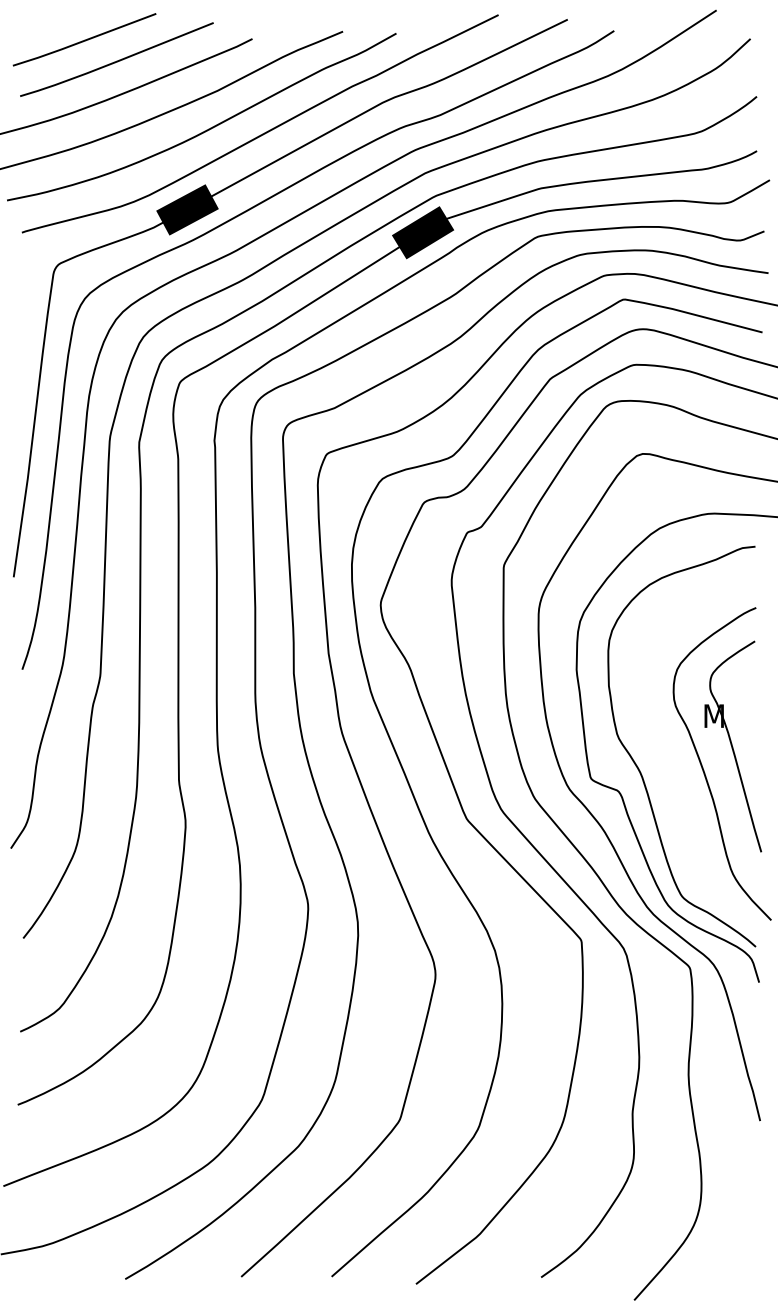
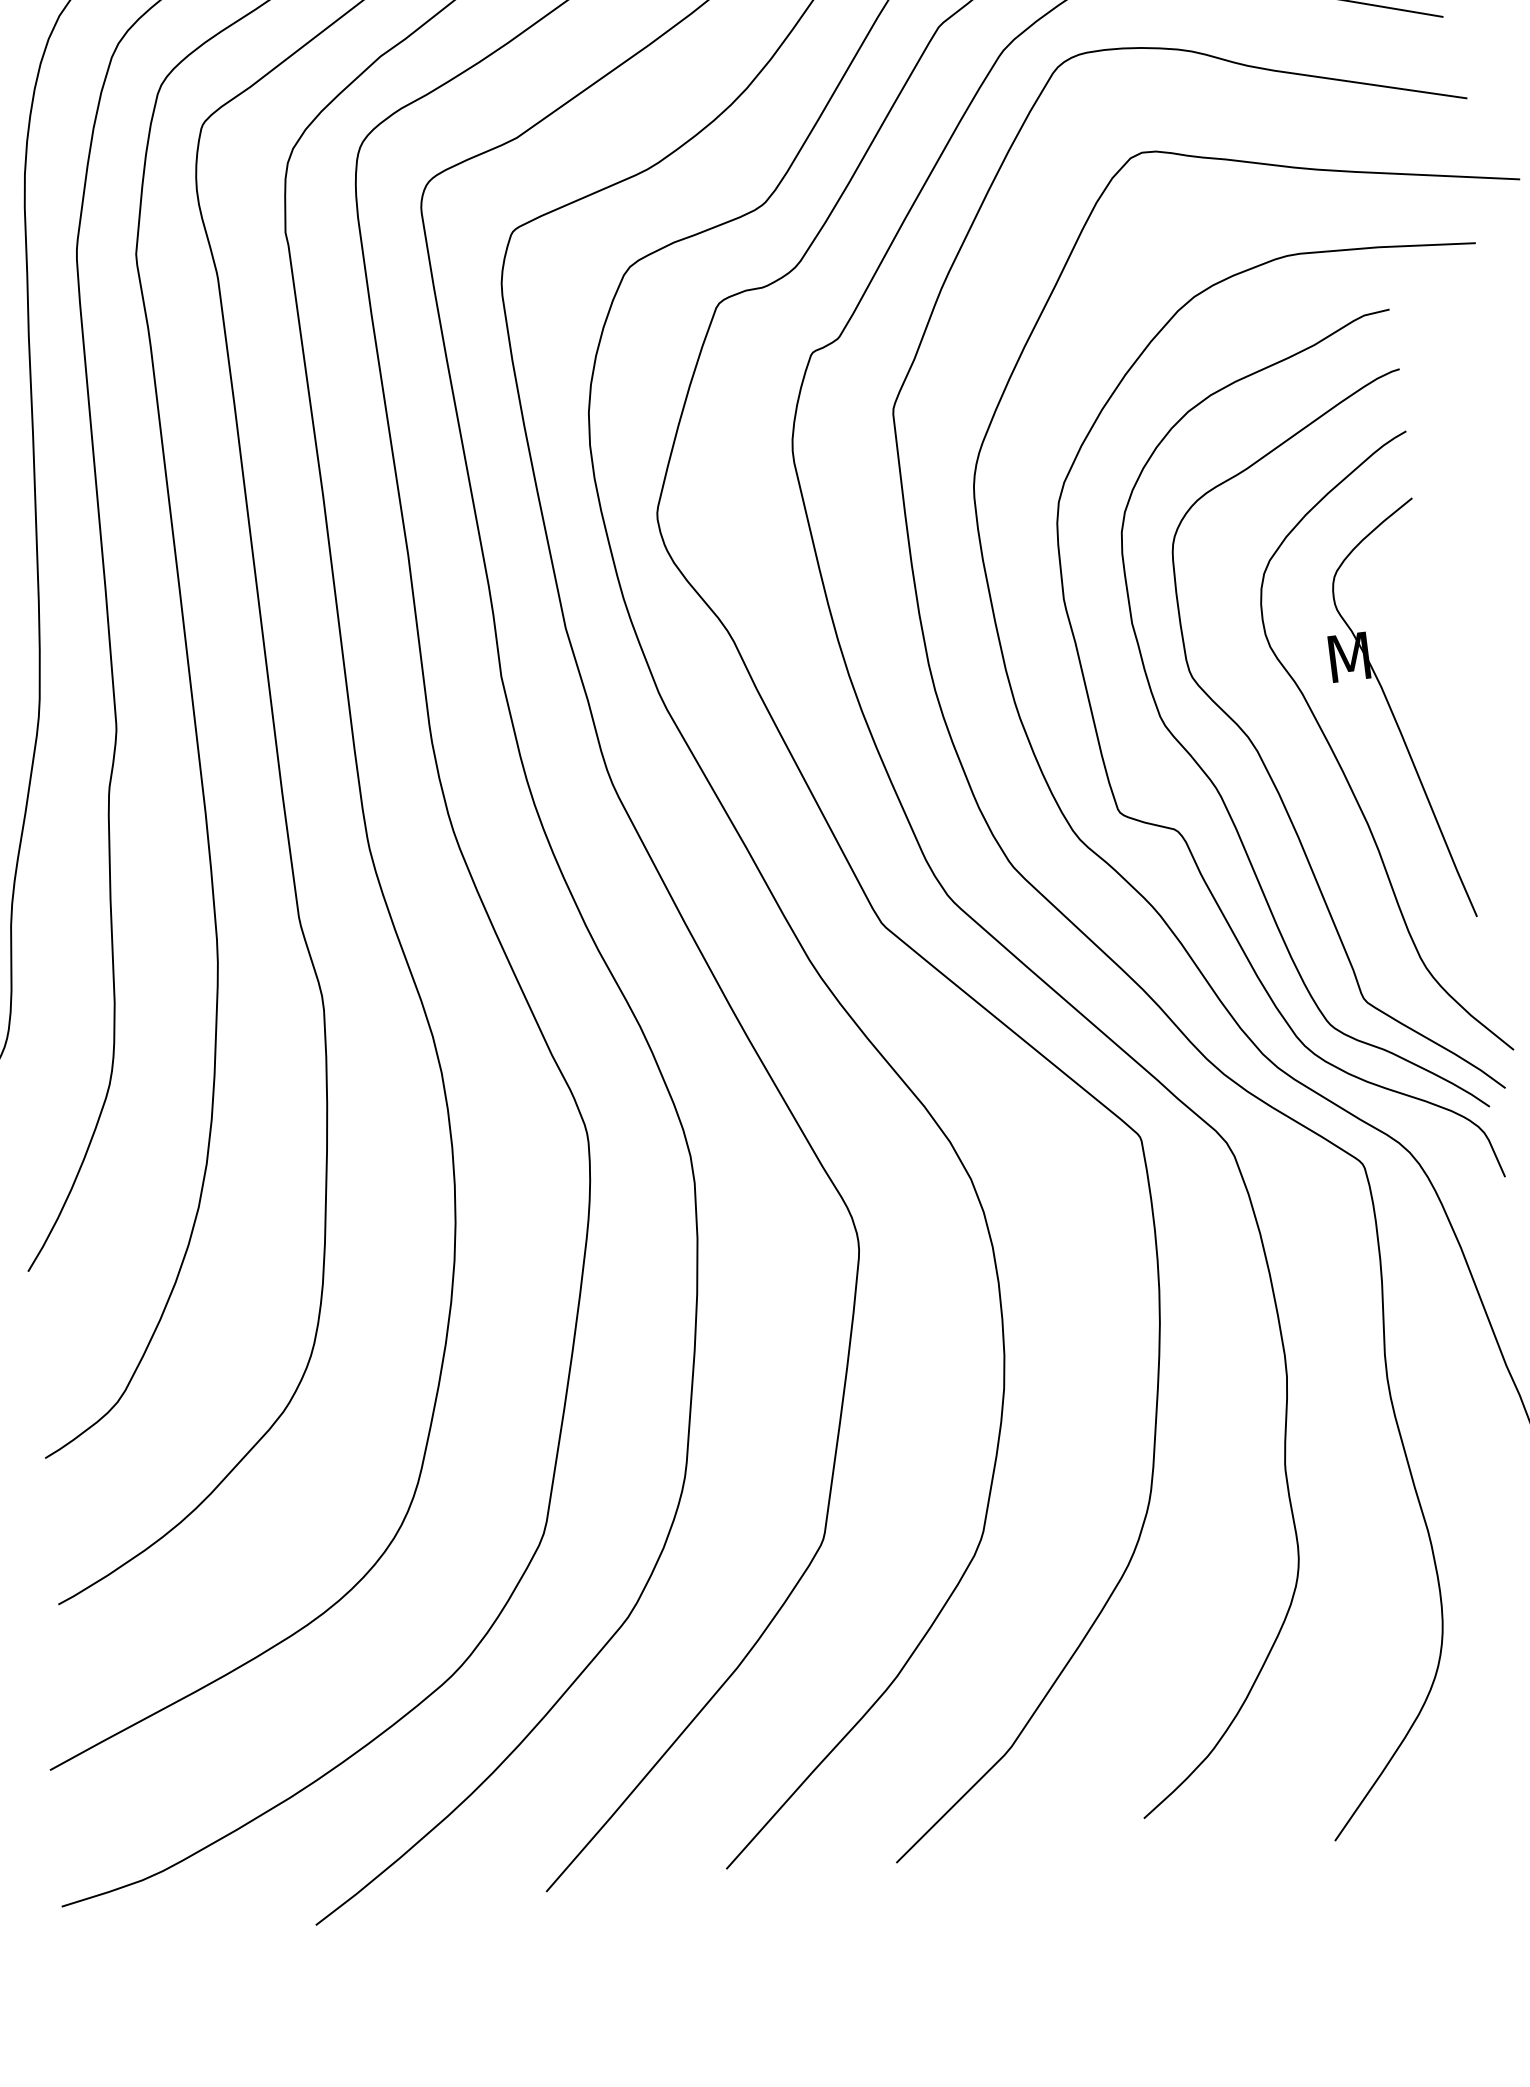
curve: (668, 768) -> (1271, 772), added

